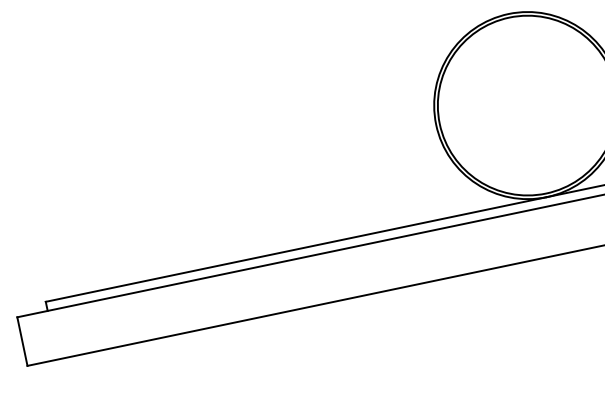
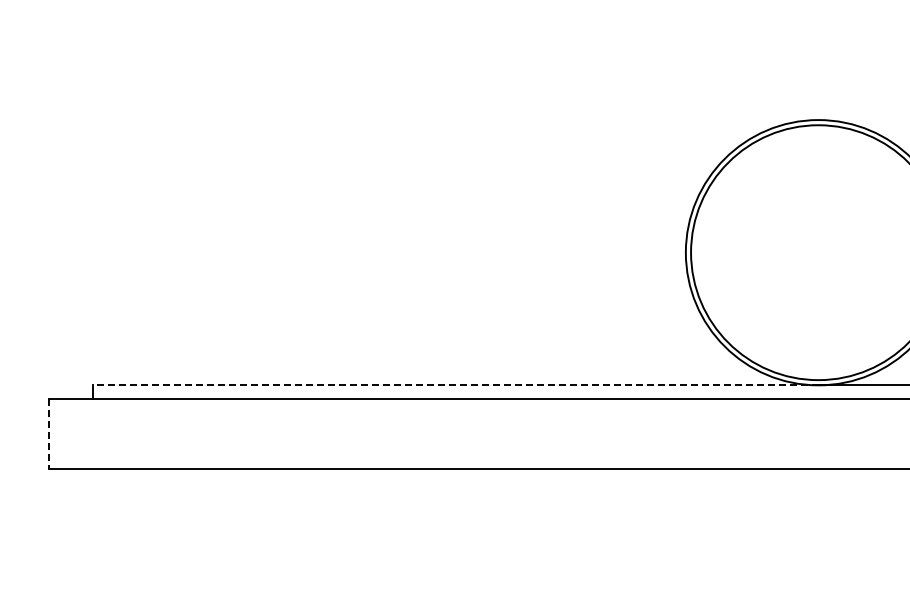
line: (296, 249) -> (455, 385), solid -> dashed
line: (22, 342) -> (48, 434), solid -> dashed

